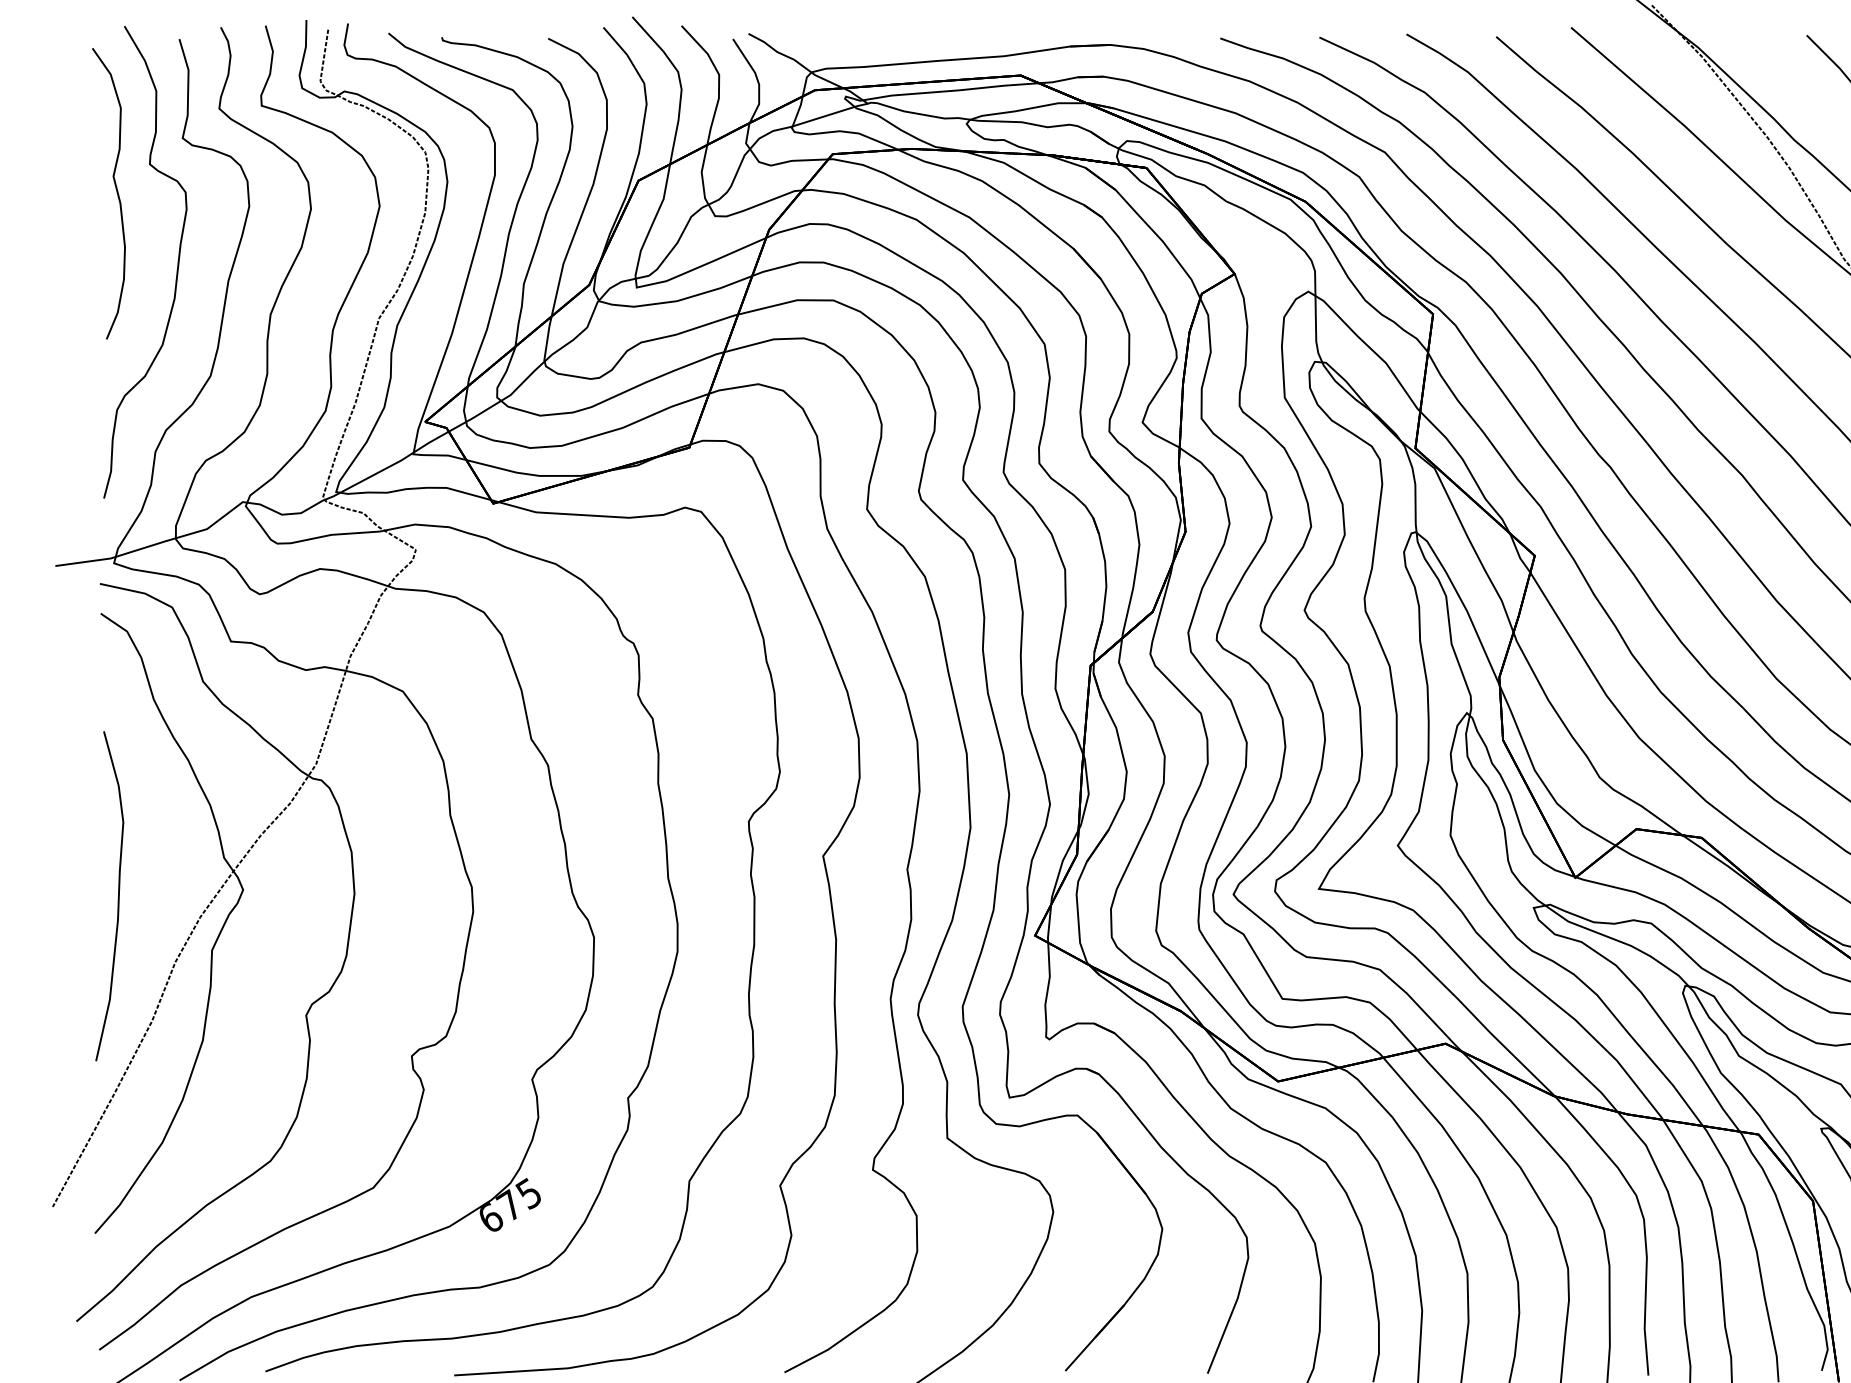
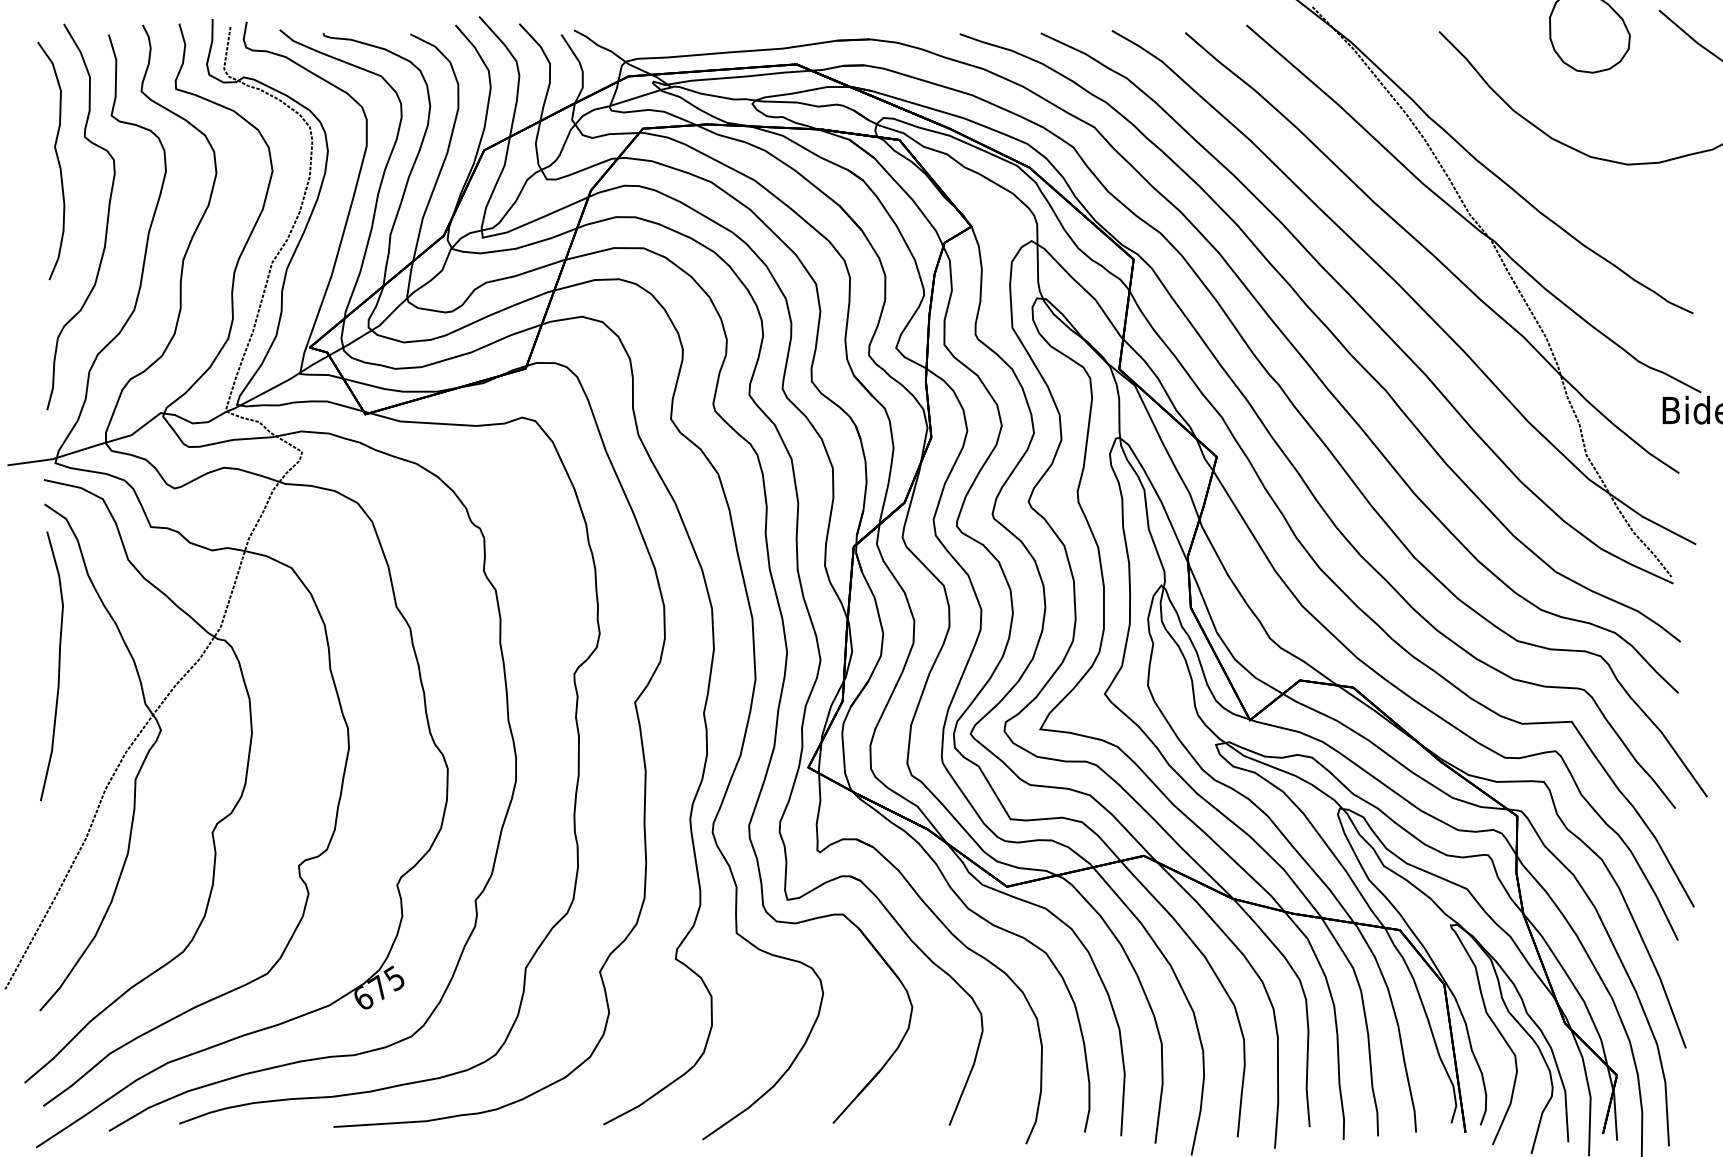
curve: (117, 896) -> (58, 666), moved

